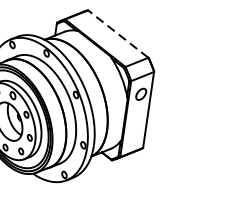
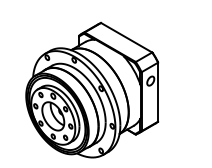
line: (118, 33) -> (126, 37), dashed -> solid

